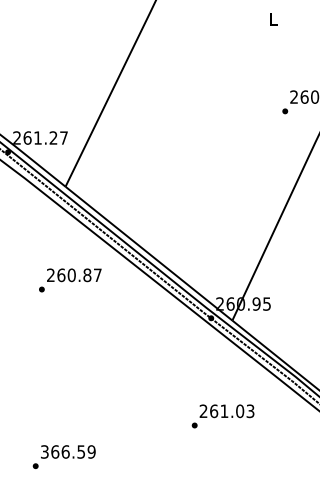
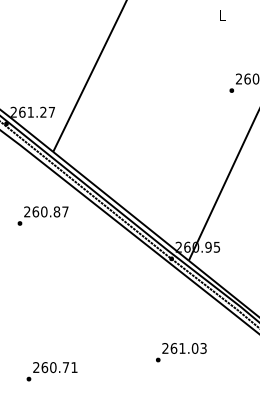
text: (69, 279) -> (42, 215), moved
text: (223, 416) -> (181, 352), moved
text: (68, 451) -> (55, 367), 366.59 -> 260.71

